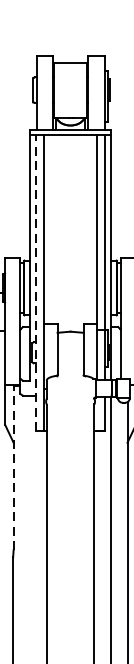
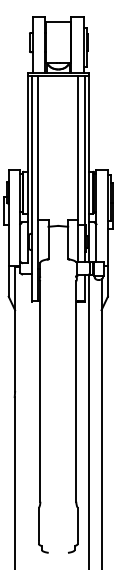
line: (36, 282) -> (32, 188), dashed -> solid
line: (14, 466) -> (15, 328), dashed -> solid

